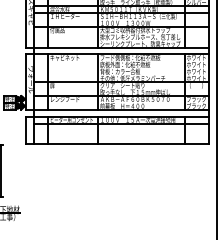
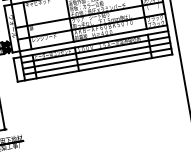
line: (121, 130) -> (96, 55), added
line: (121, 137) -> (97, 61), added

